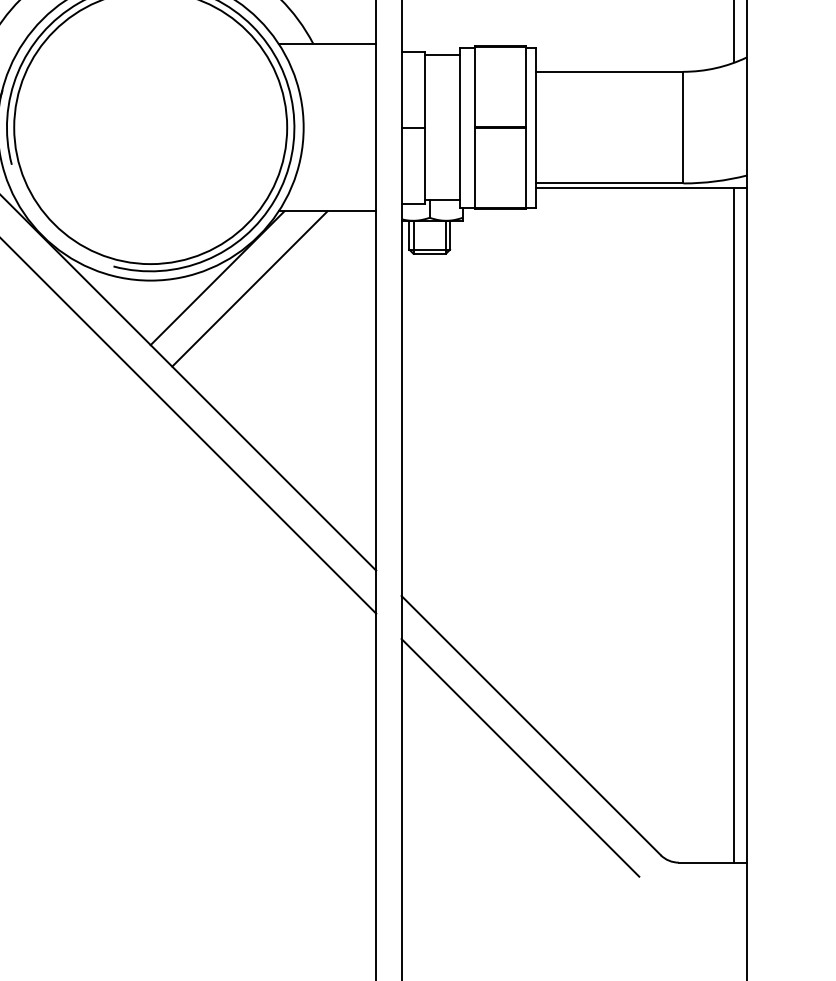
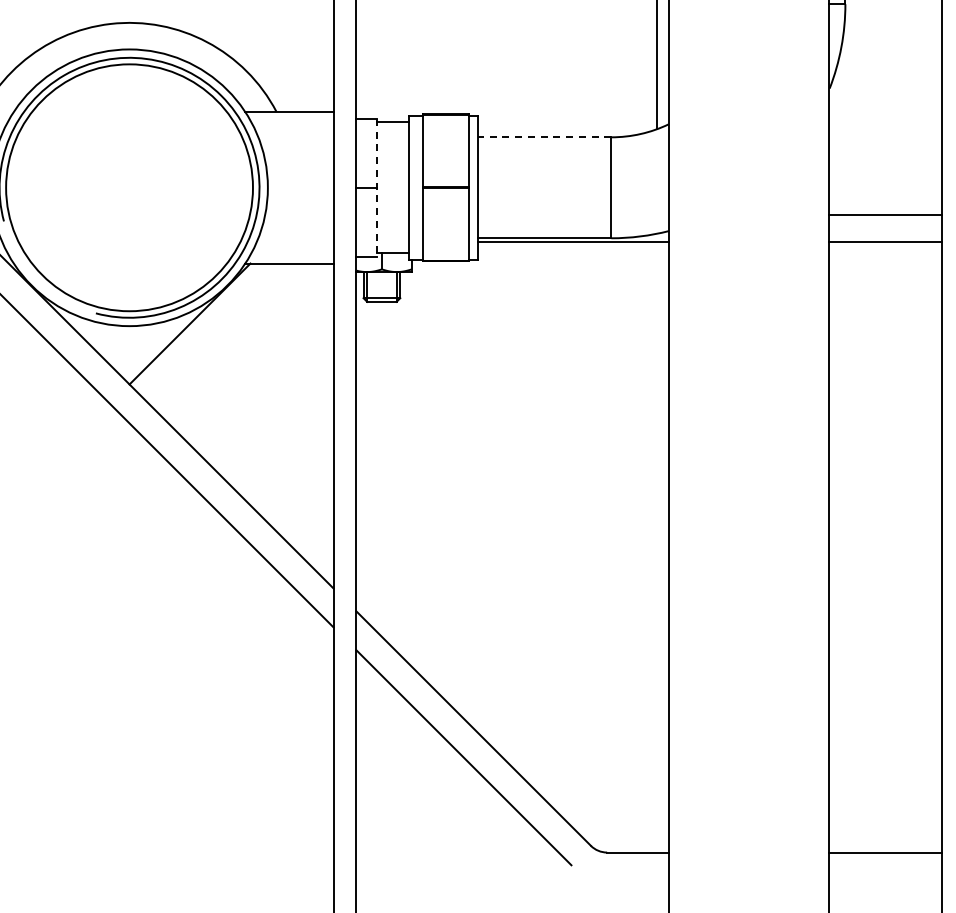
line: (609, 72) -> (544, 137), solid -> dashed
line: (424, 127) -> (377, 187), solid -> dashed
line: (250, 288) -> (219, 333), removed
line: (734, 525) -> (657, 547), removed

